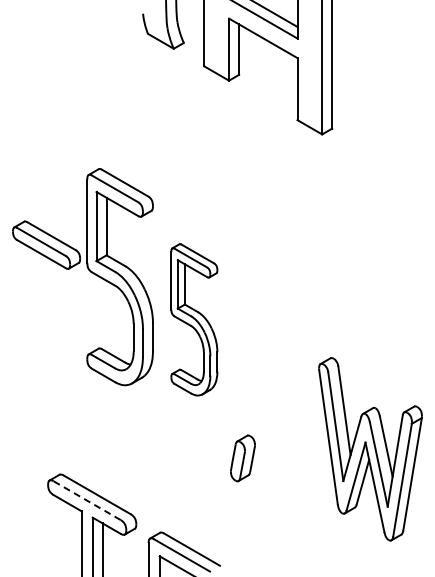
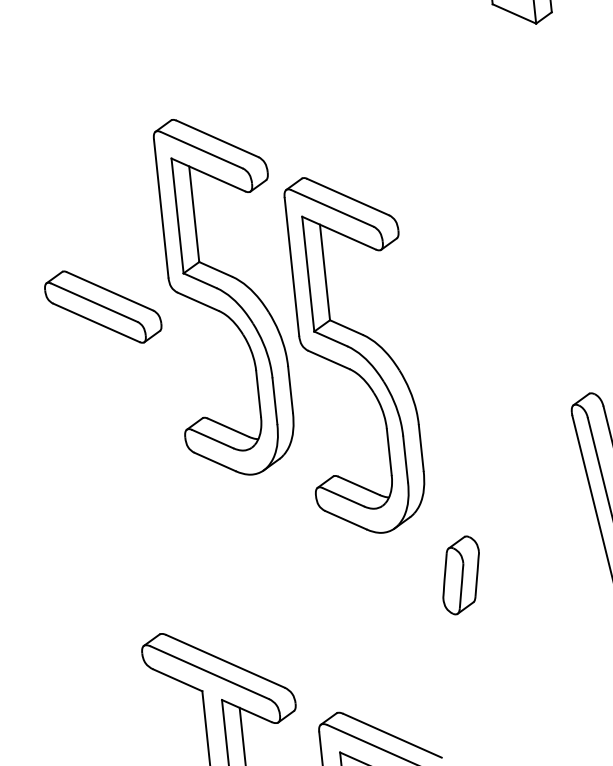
part: (46, 244) -> (103, 305), moved
part: (194, 319) -> (356, 353), size x1.43
line: (87, 500) -> (210, 672), dashed -> solid

